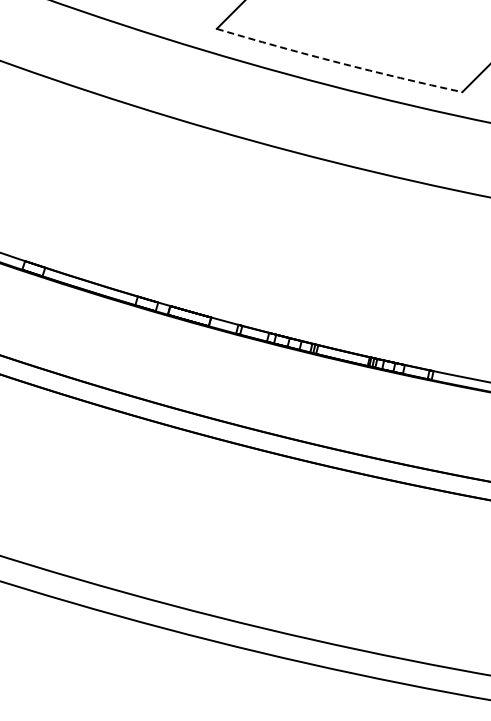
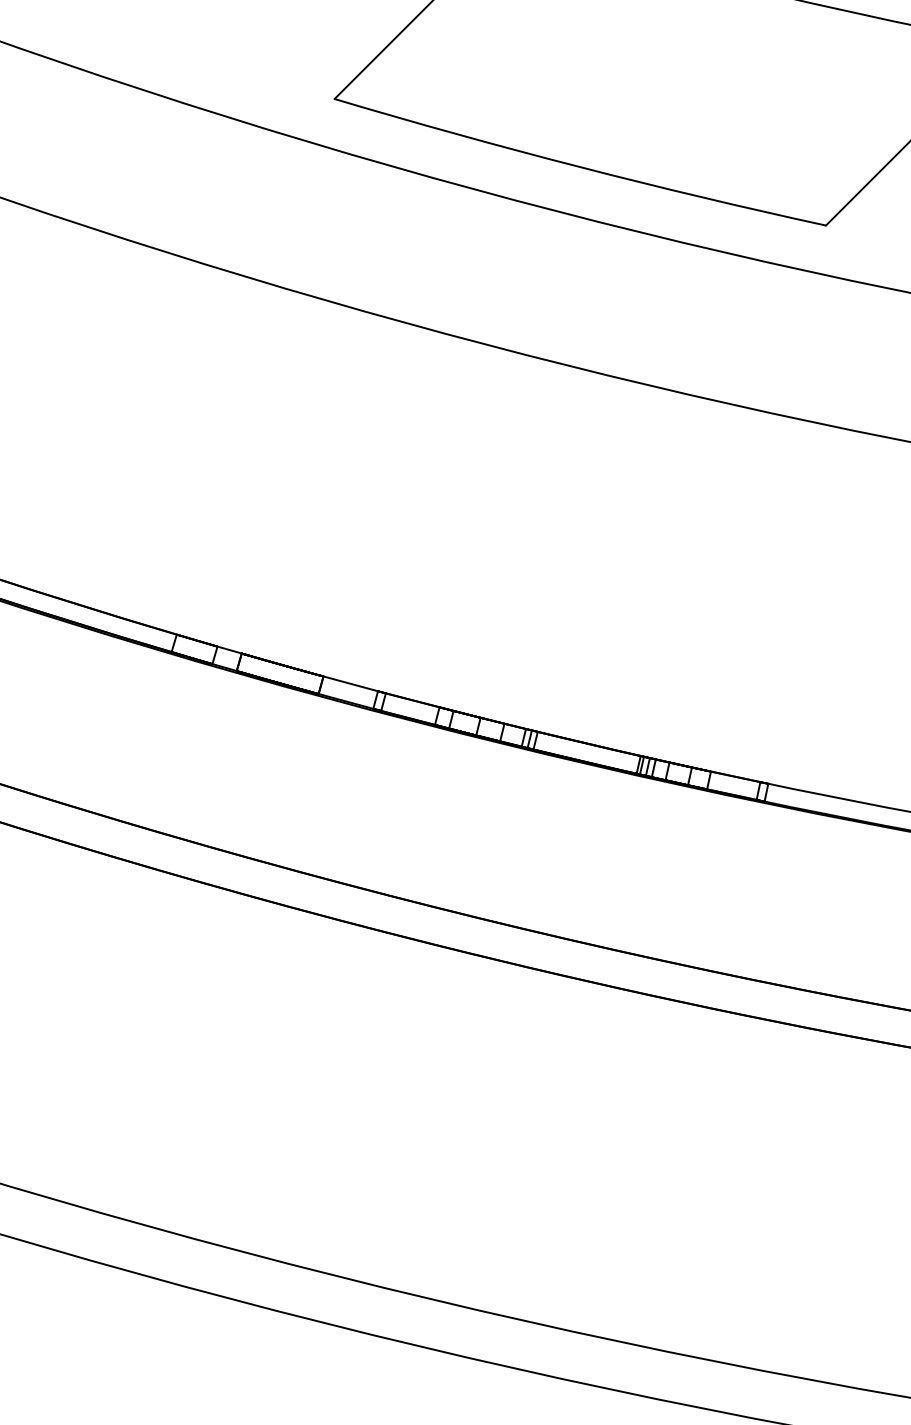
arc: (338, 62) -> (578, 166), dashed -> solid

